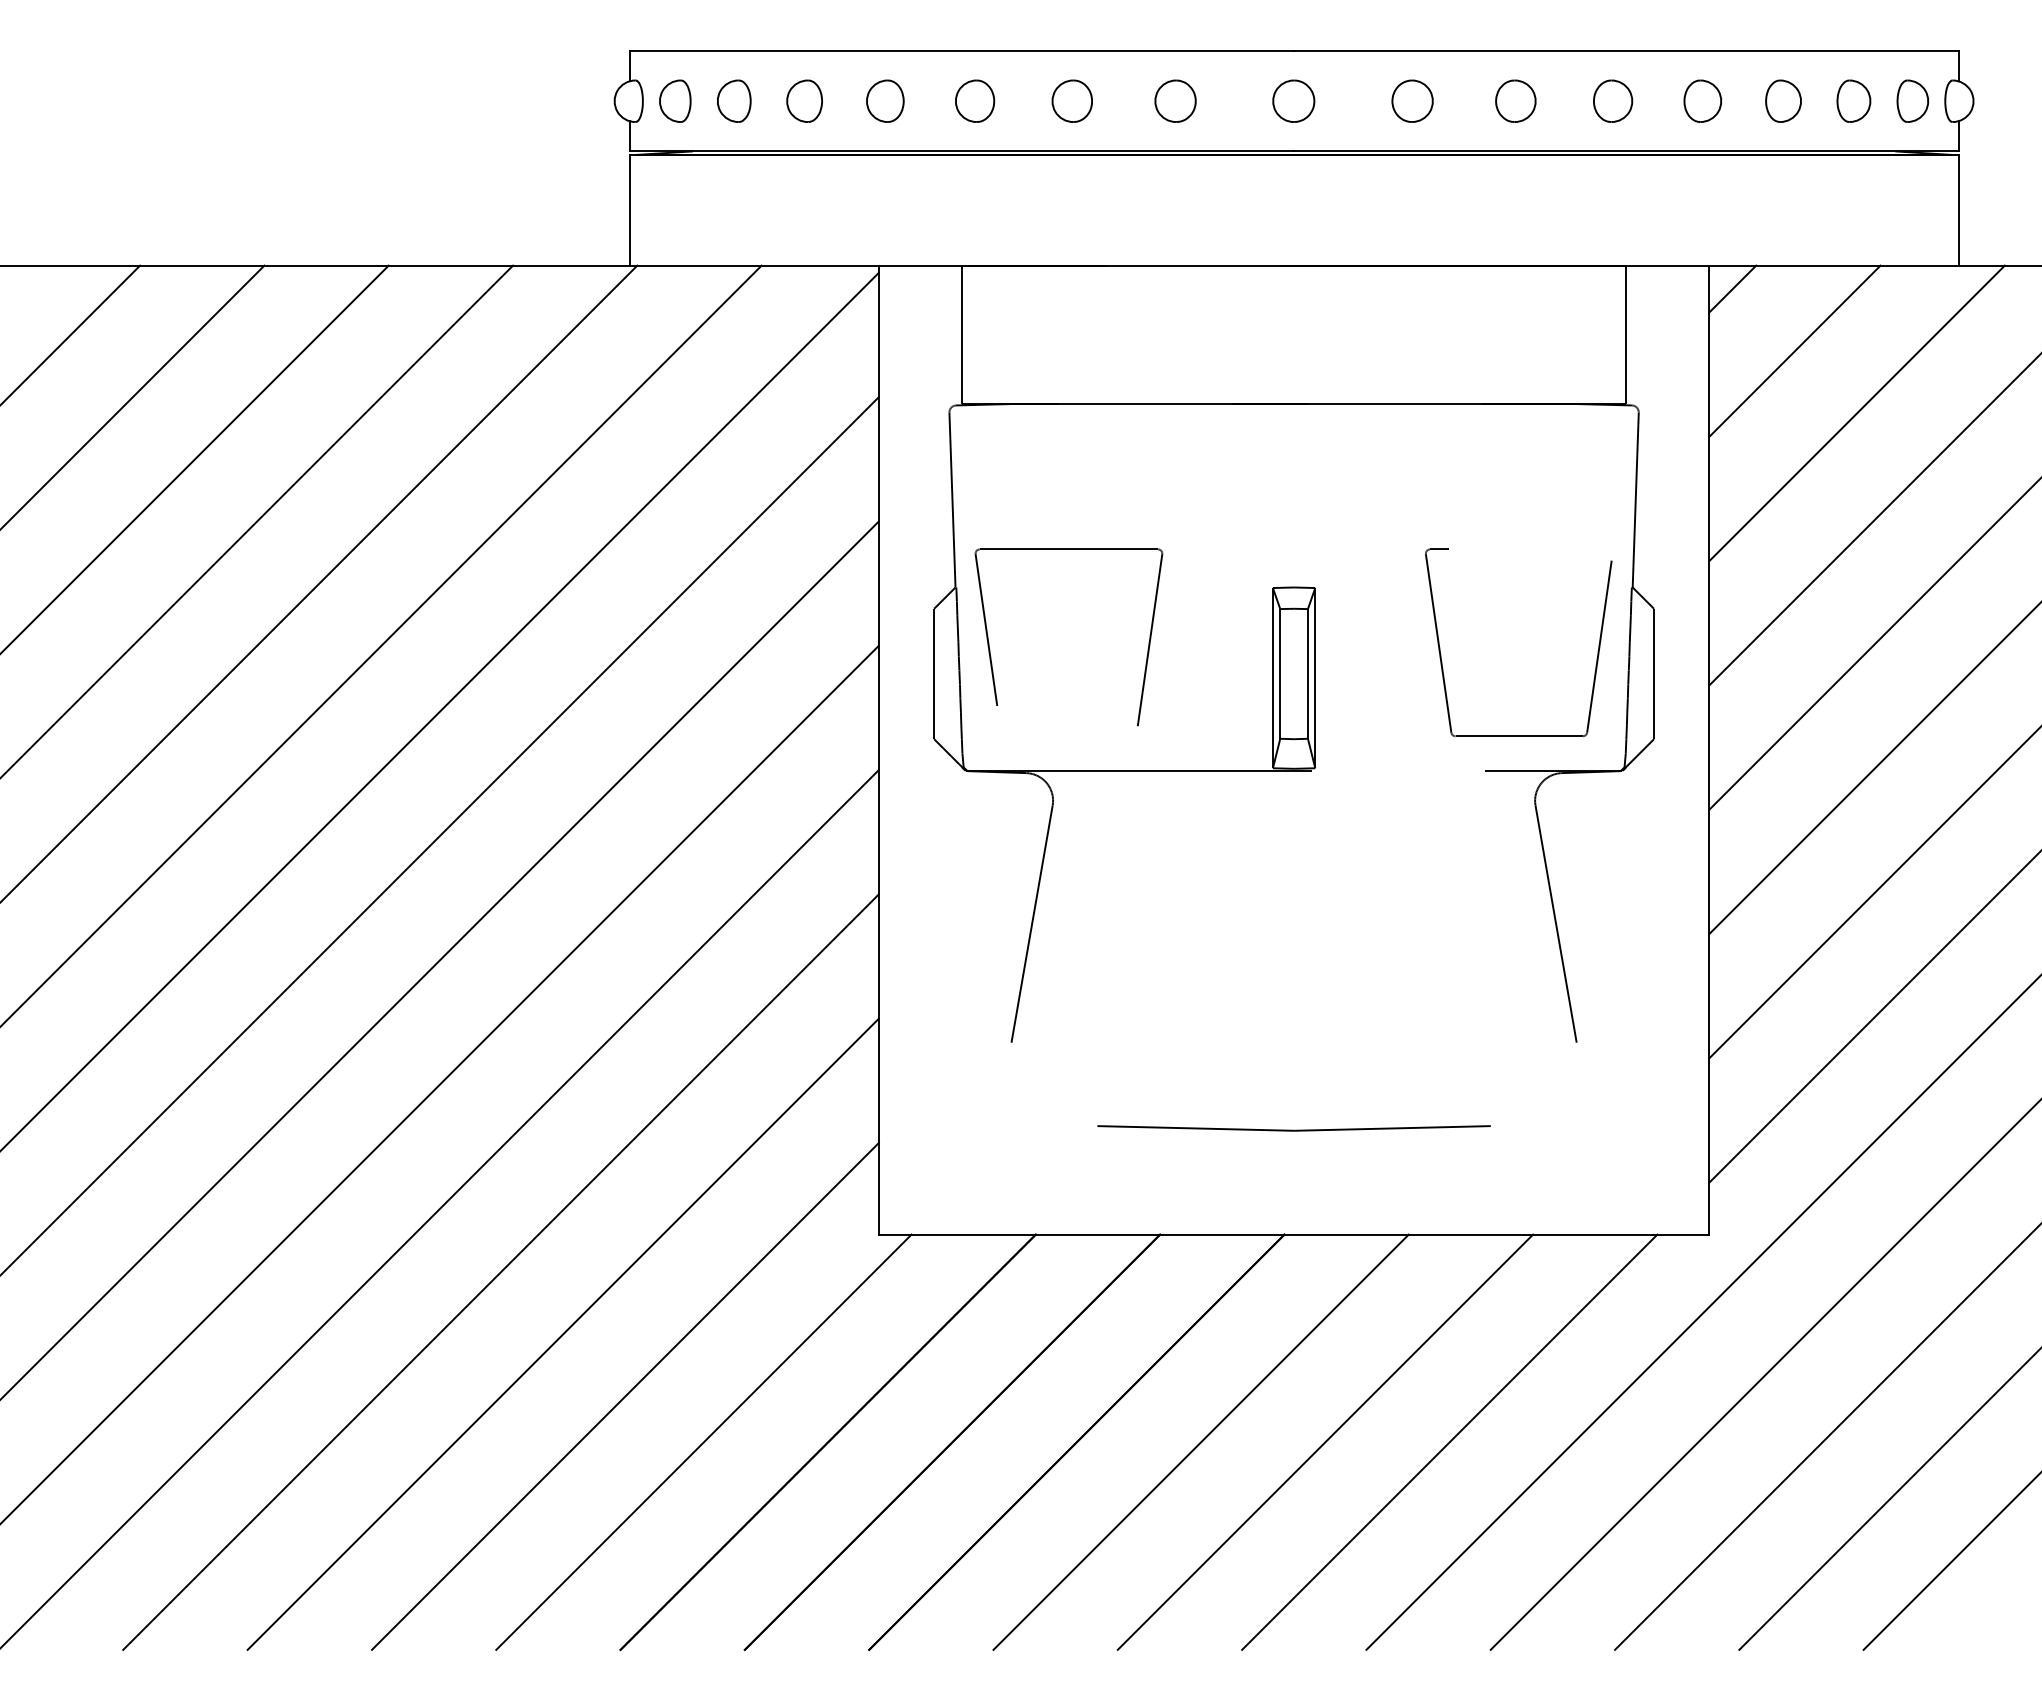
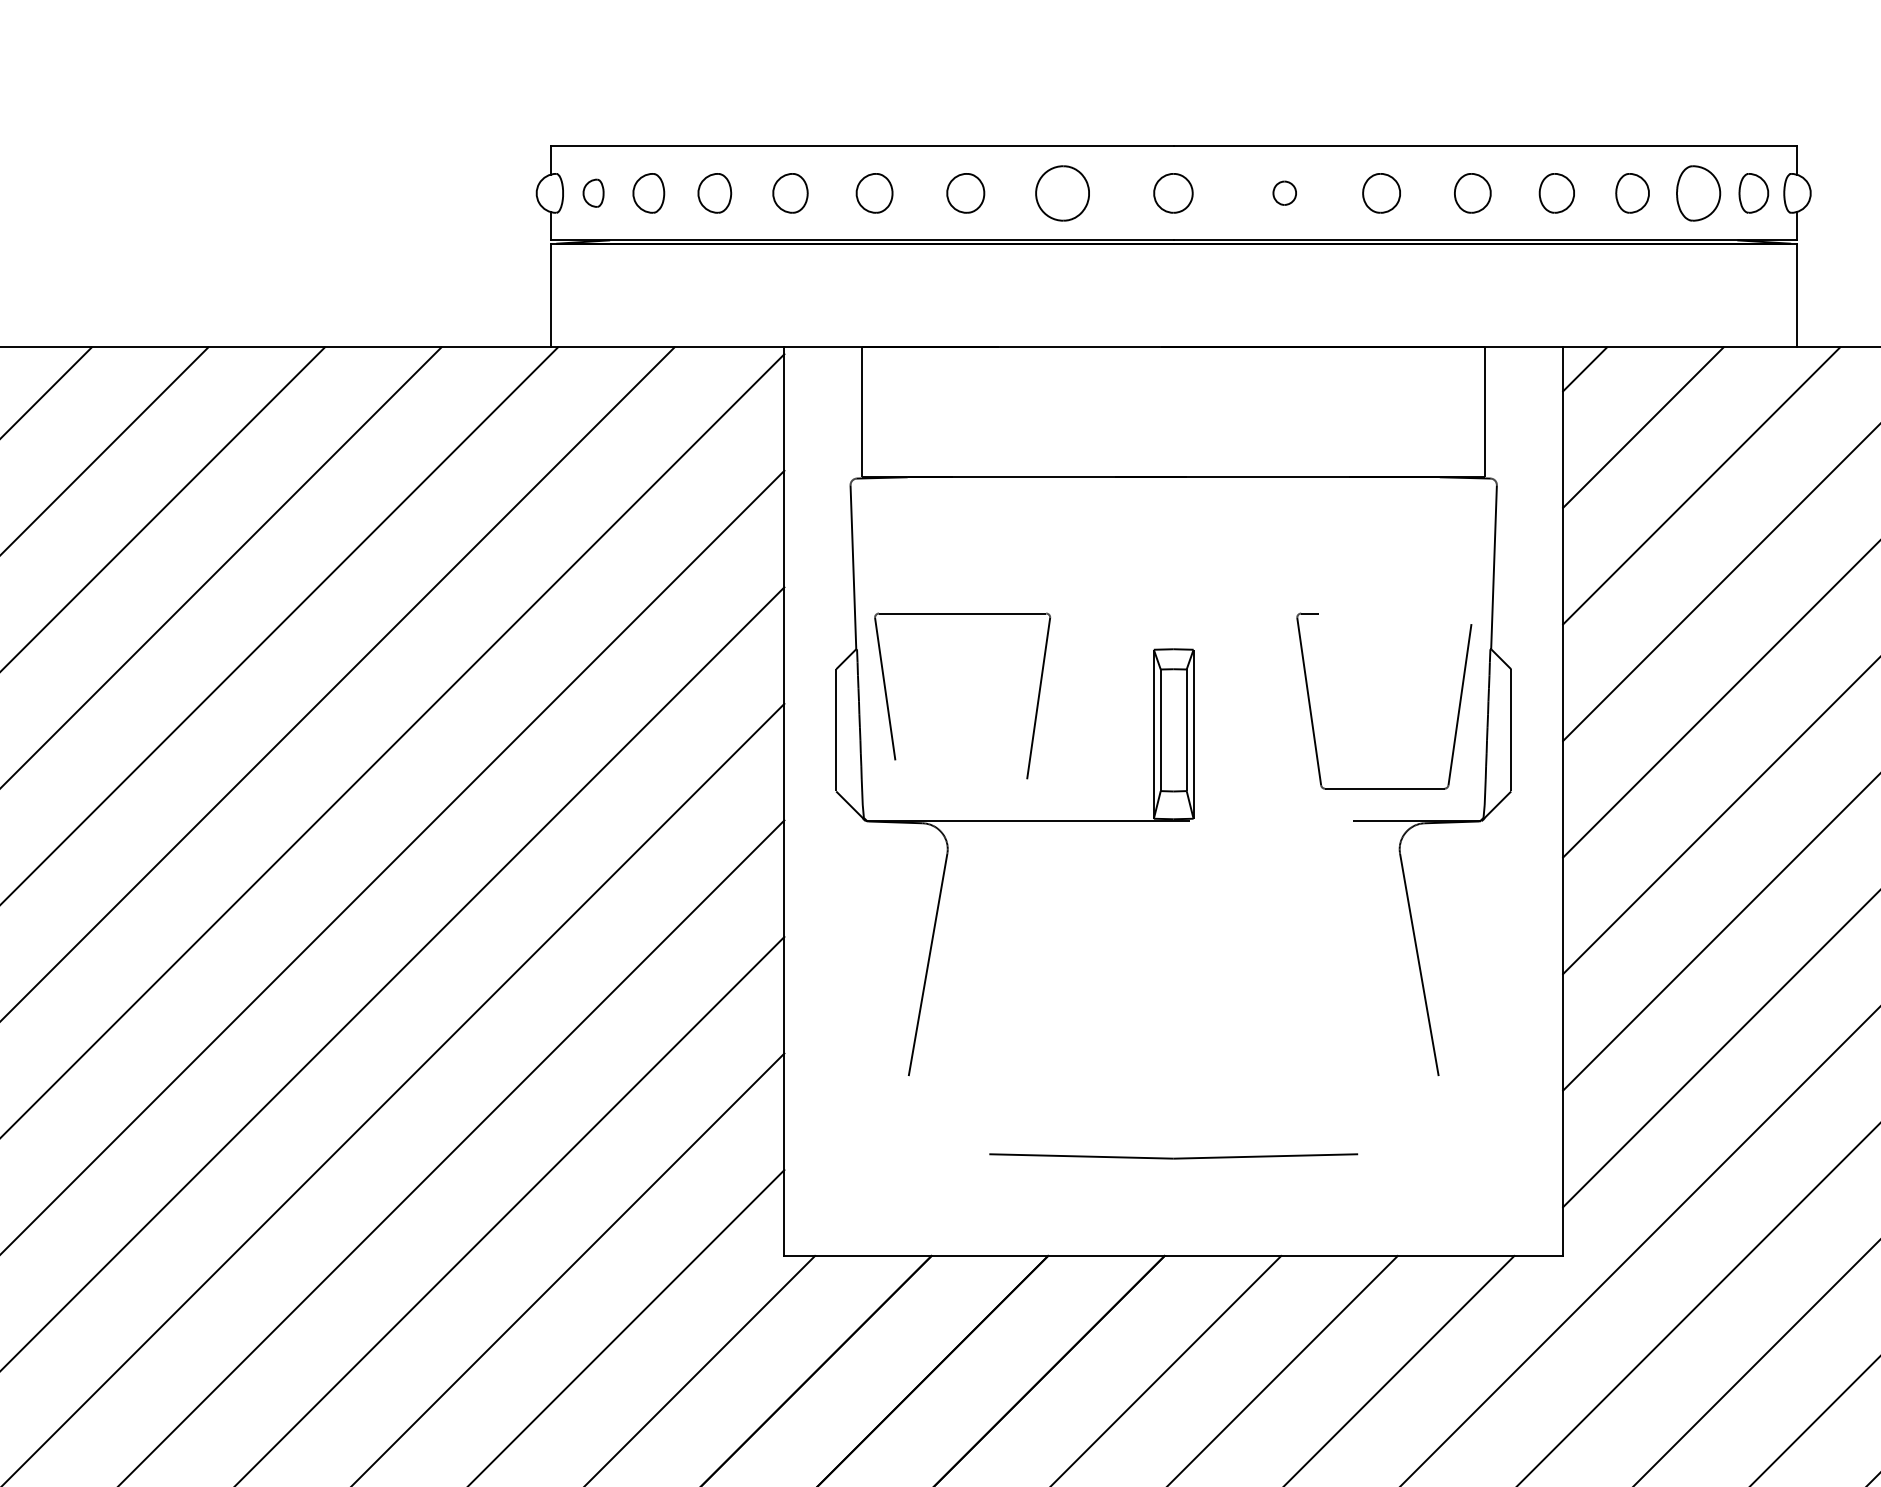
part: (675, 100) -> (593, 192), size x0.7
part: (1175, 100) -> (1062, 192), size x1.4
part: (1412, 100) -> (1284, 192), size x0.6
part: (1853, 100) -> (1698, 192), size x1.4

